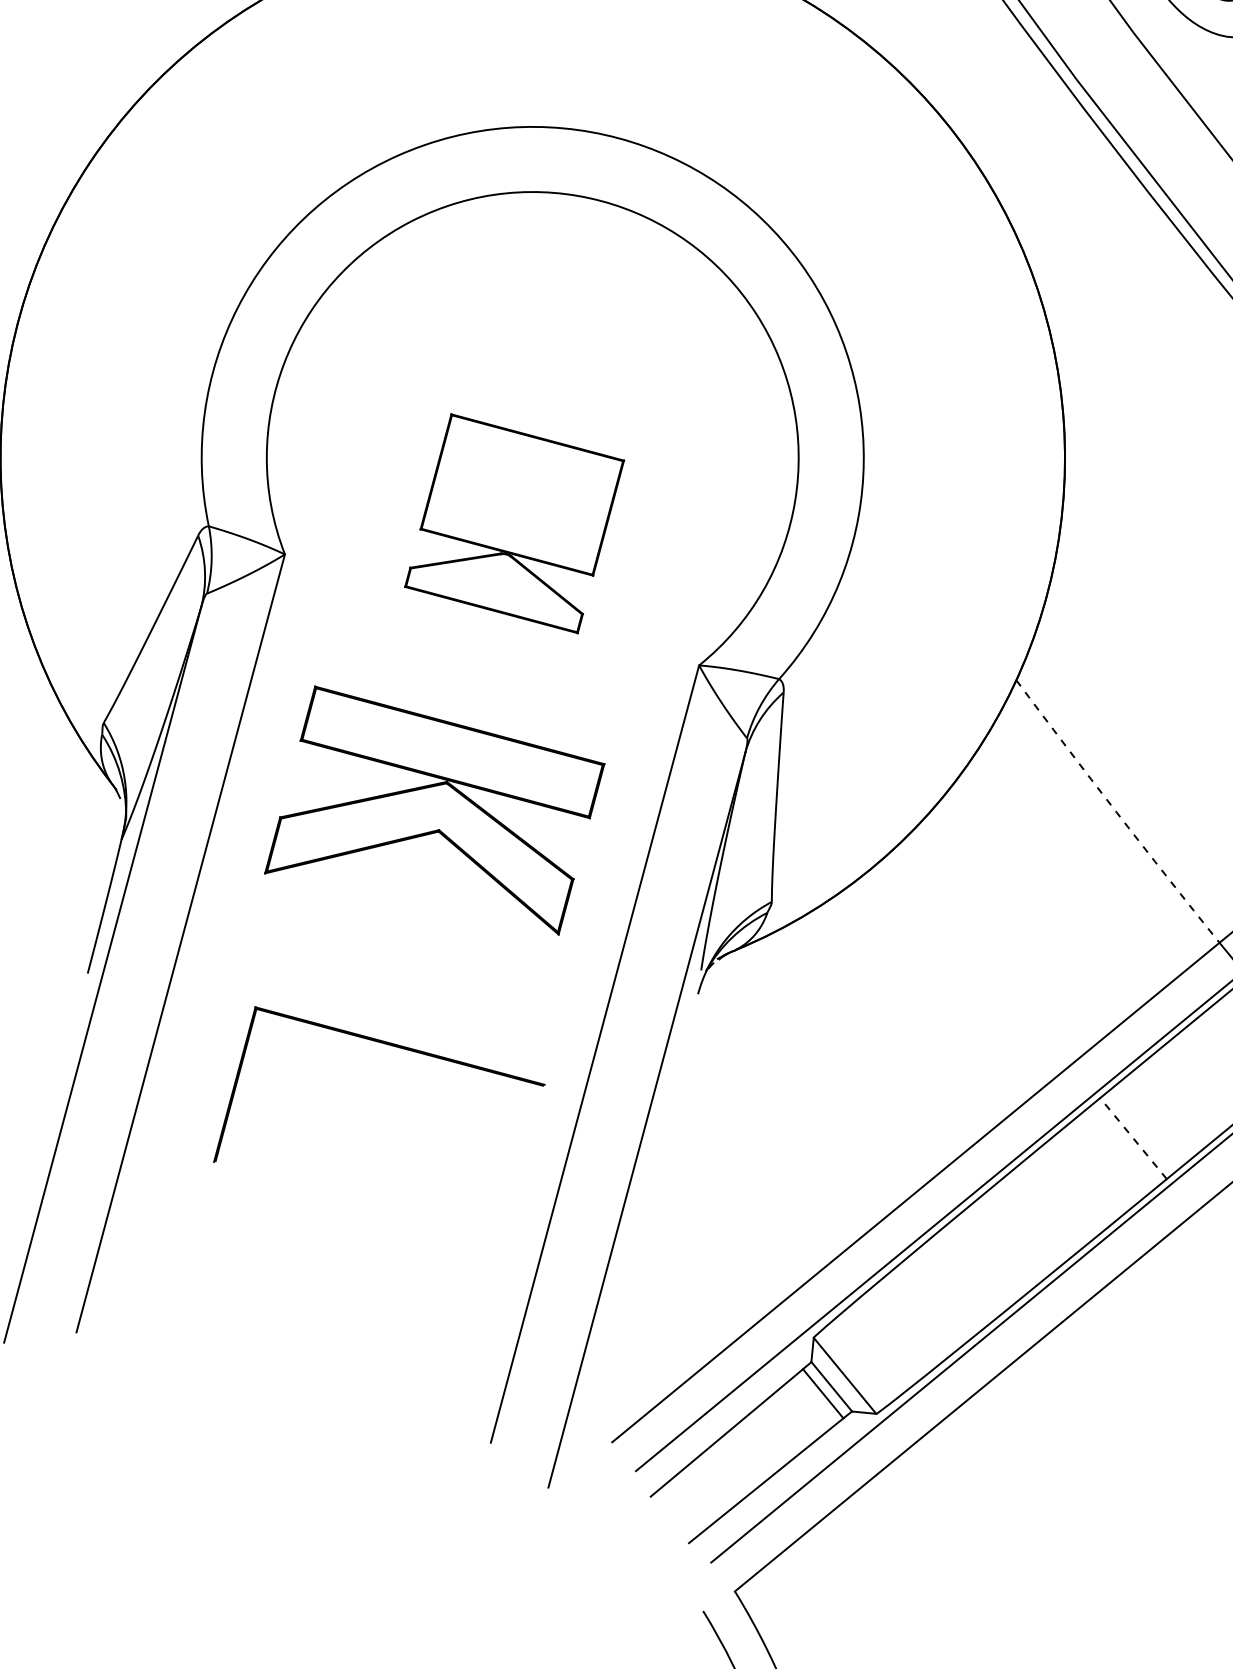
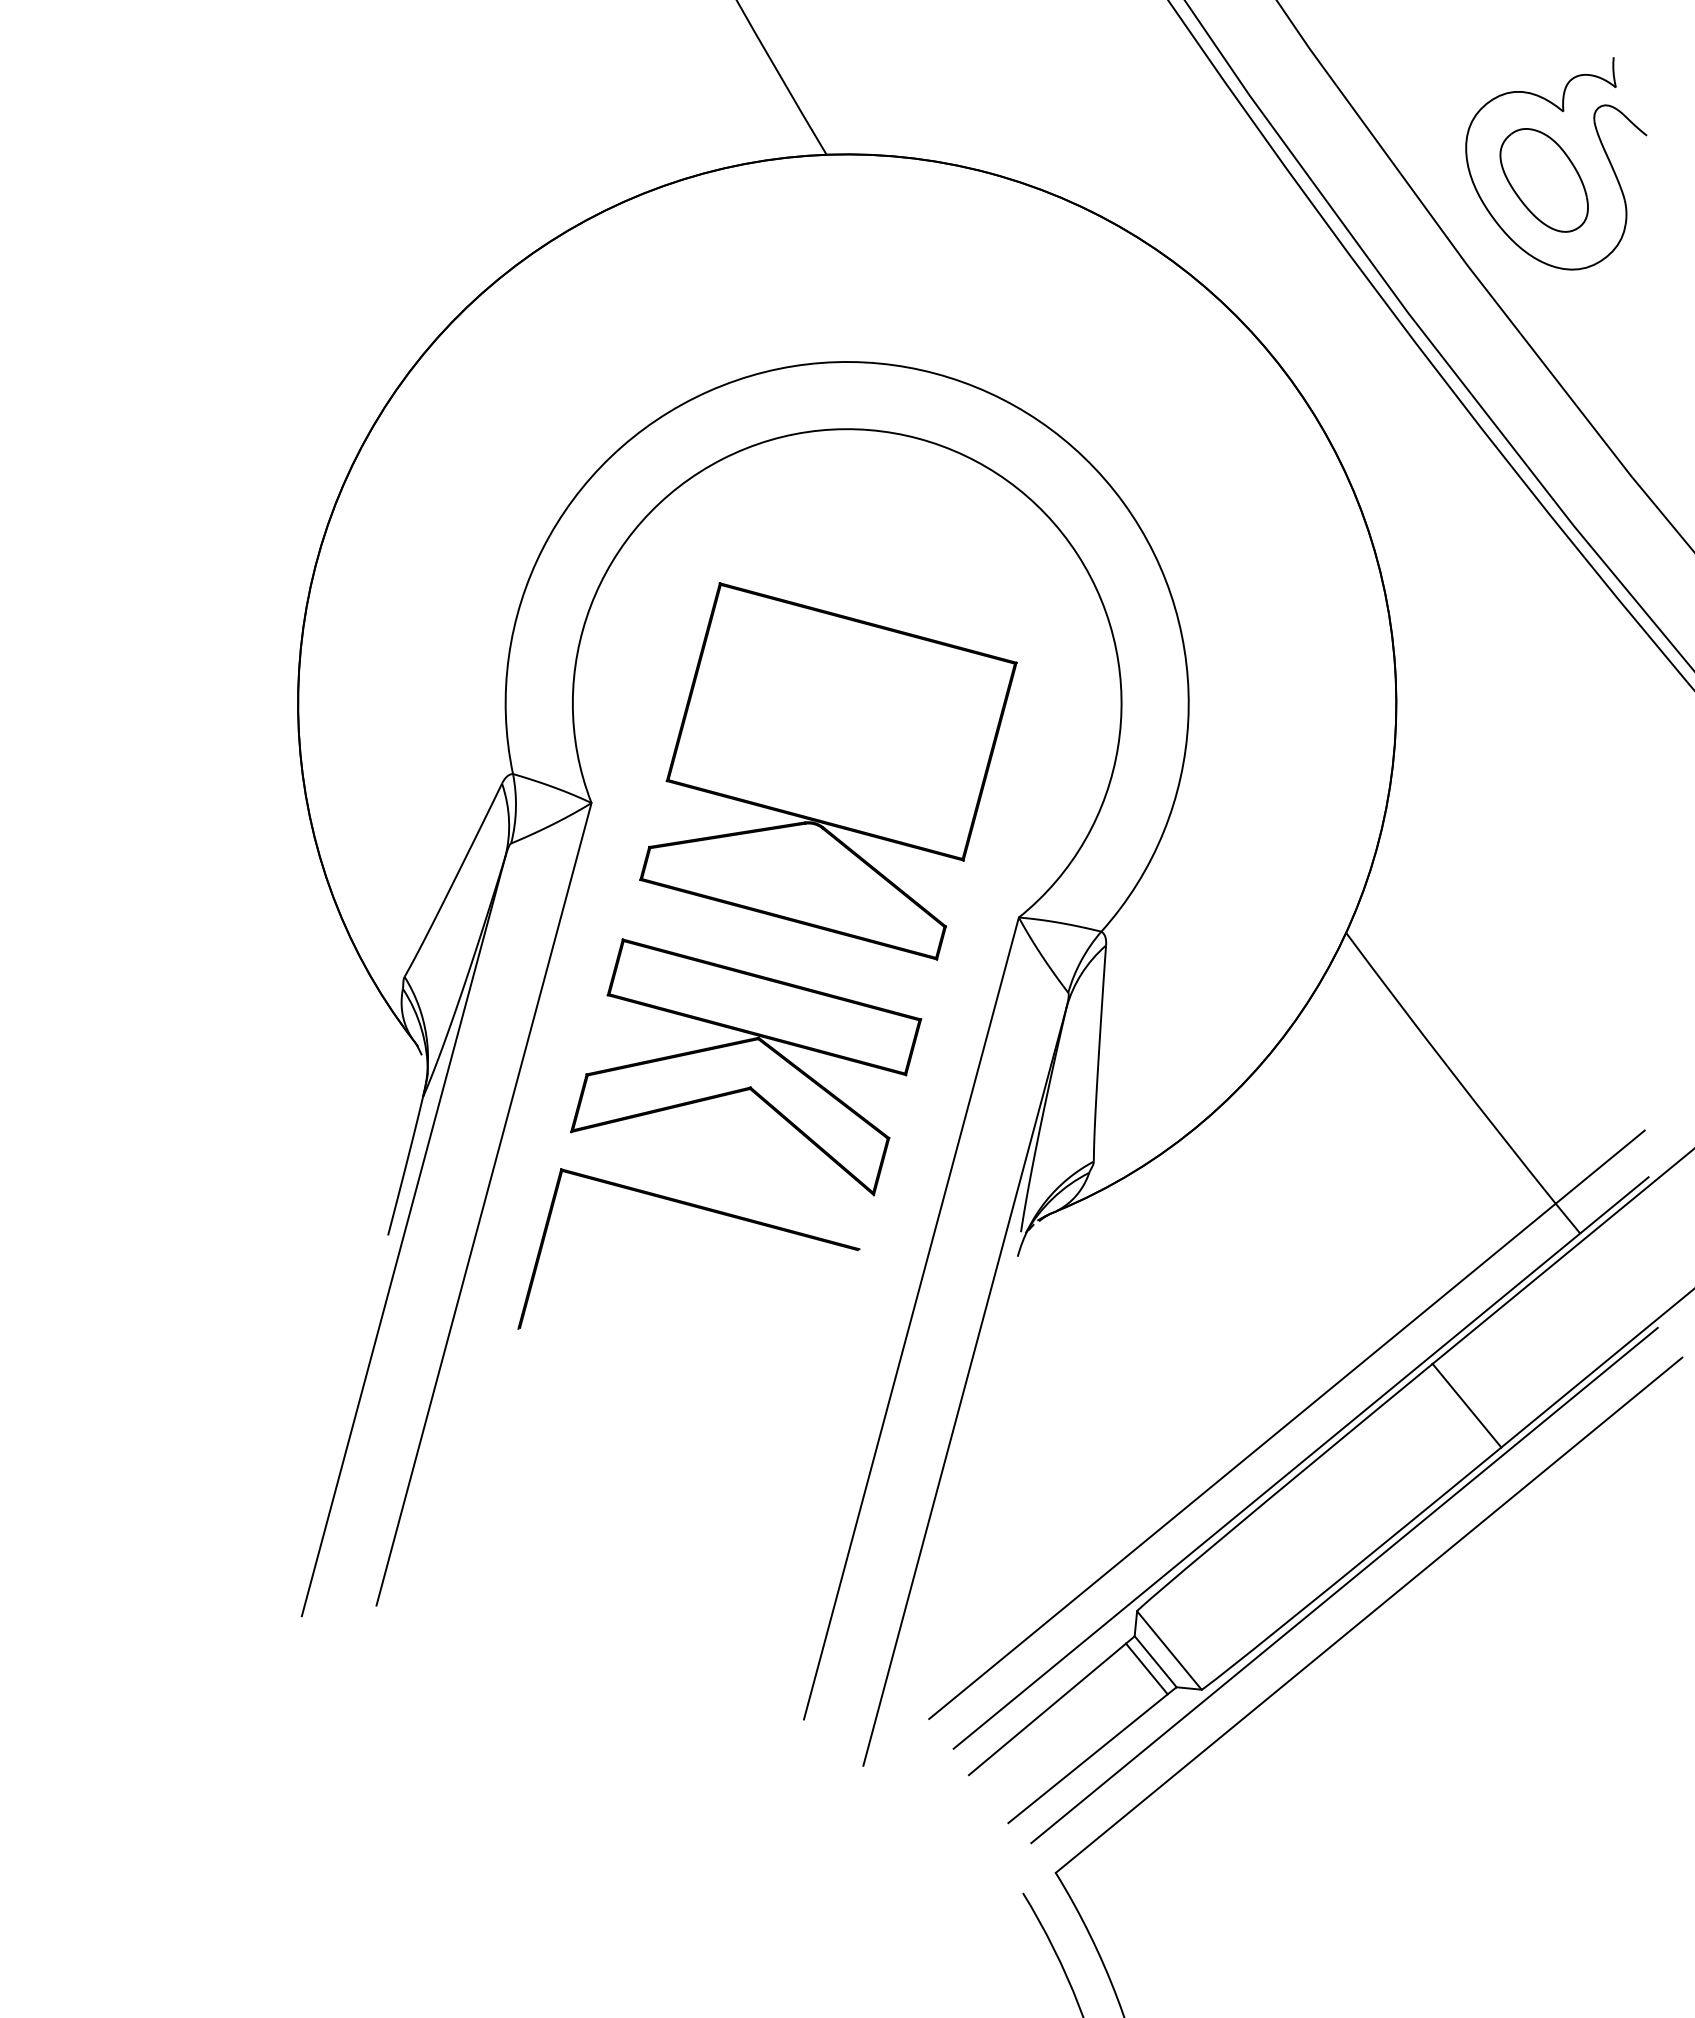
part: (514, 523) -> (828, 771), size x1.67
arc: (1116, 812) -> (1449, 1069), dashed -> solid
part: (387, 1045) -> (697, 1208), moved
line: (1133, 1138) -> (1466, 1405), dashed -> solid

